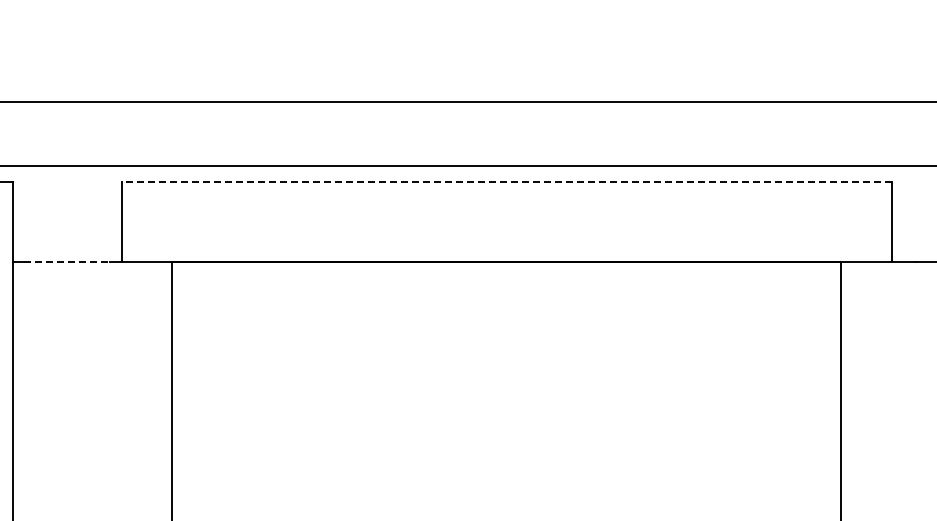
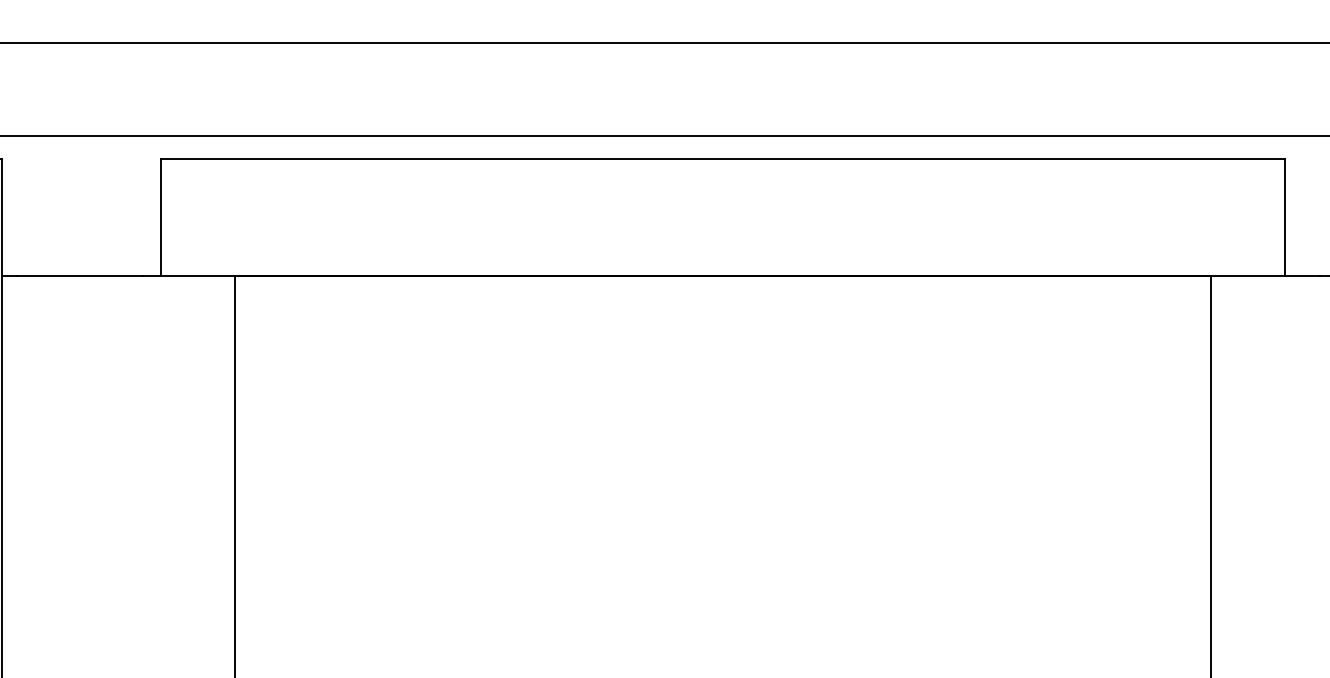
line: (506, 182) -> (722, 159), dashed -> solid
line: (67, 261) -> (81, 275), dashed -> solid

